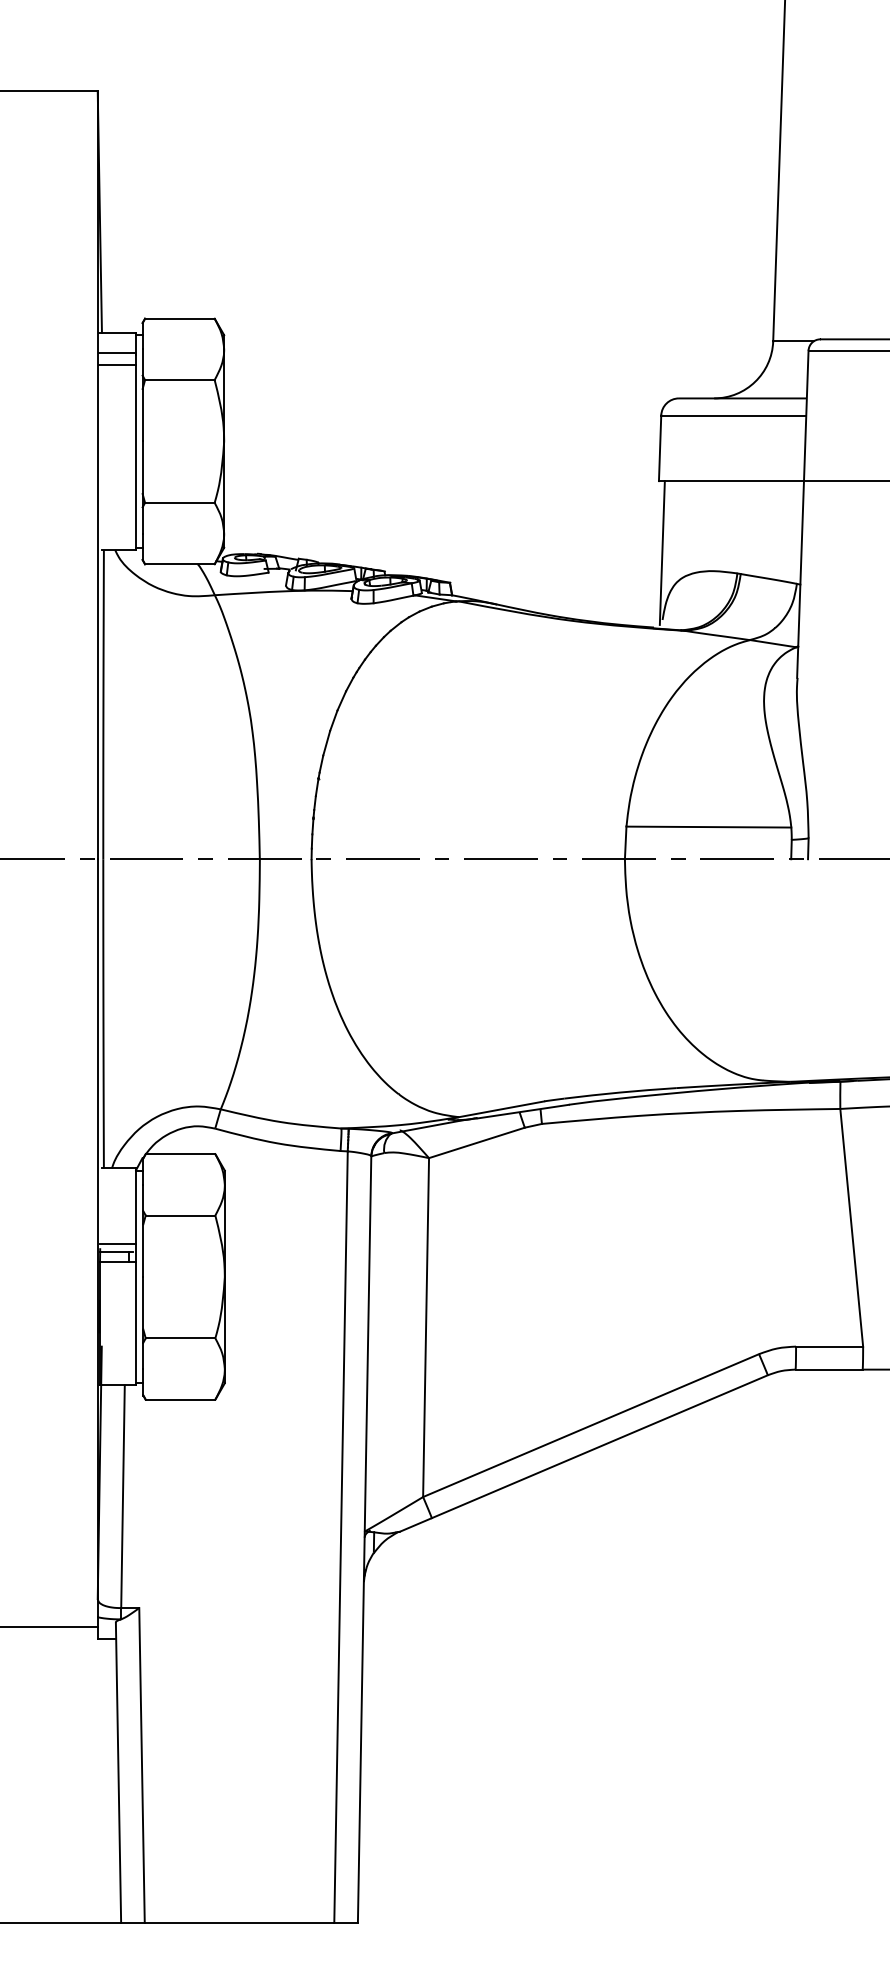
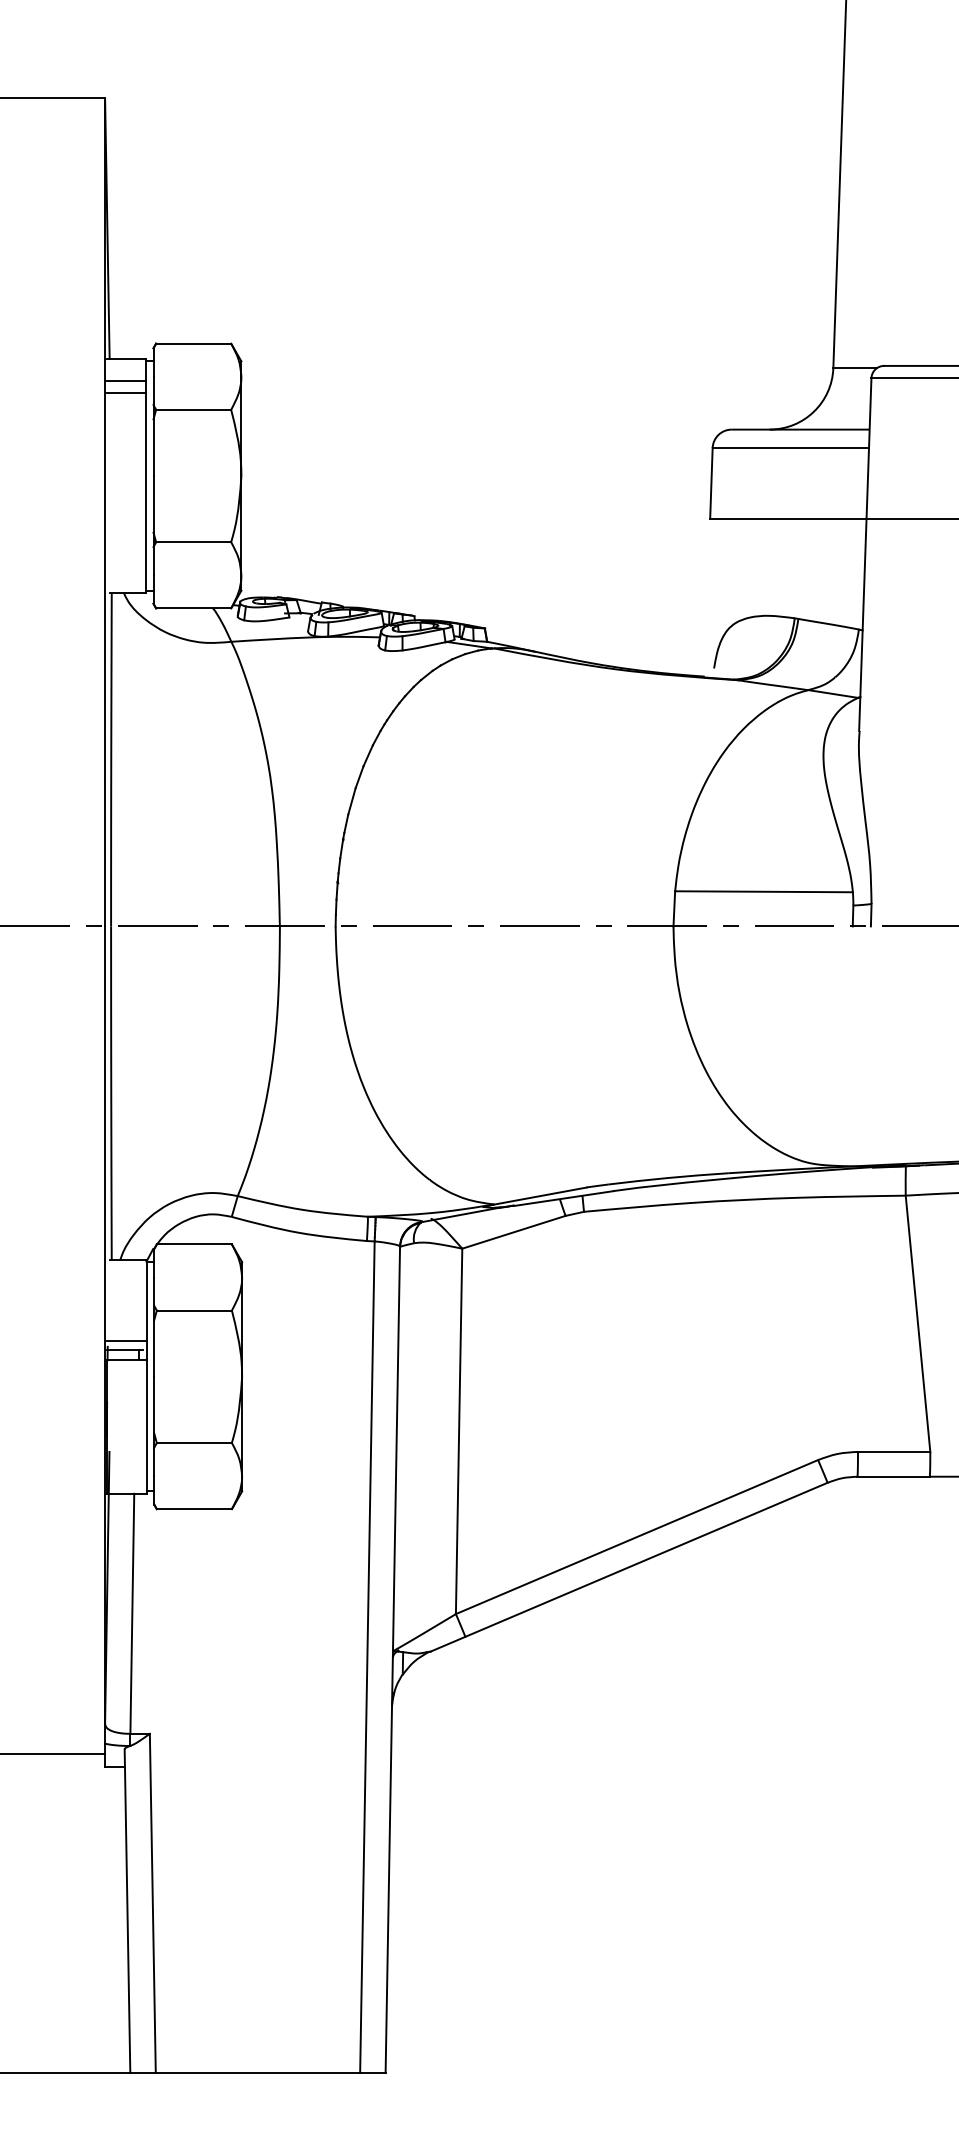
line: (662, 552) -> (713, 595), removed

